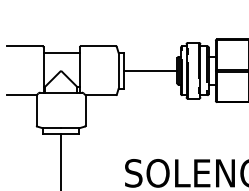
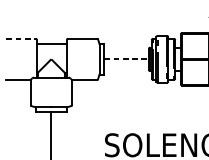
line: (25, 46) -> (21, 38), solid -> dashed
line: (150, 70) -> (126, 59), solid -> dashed

